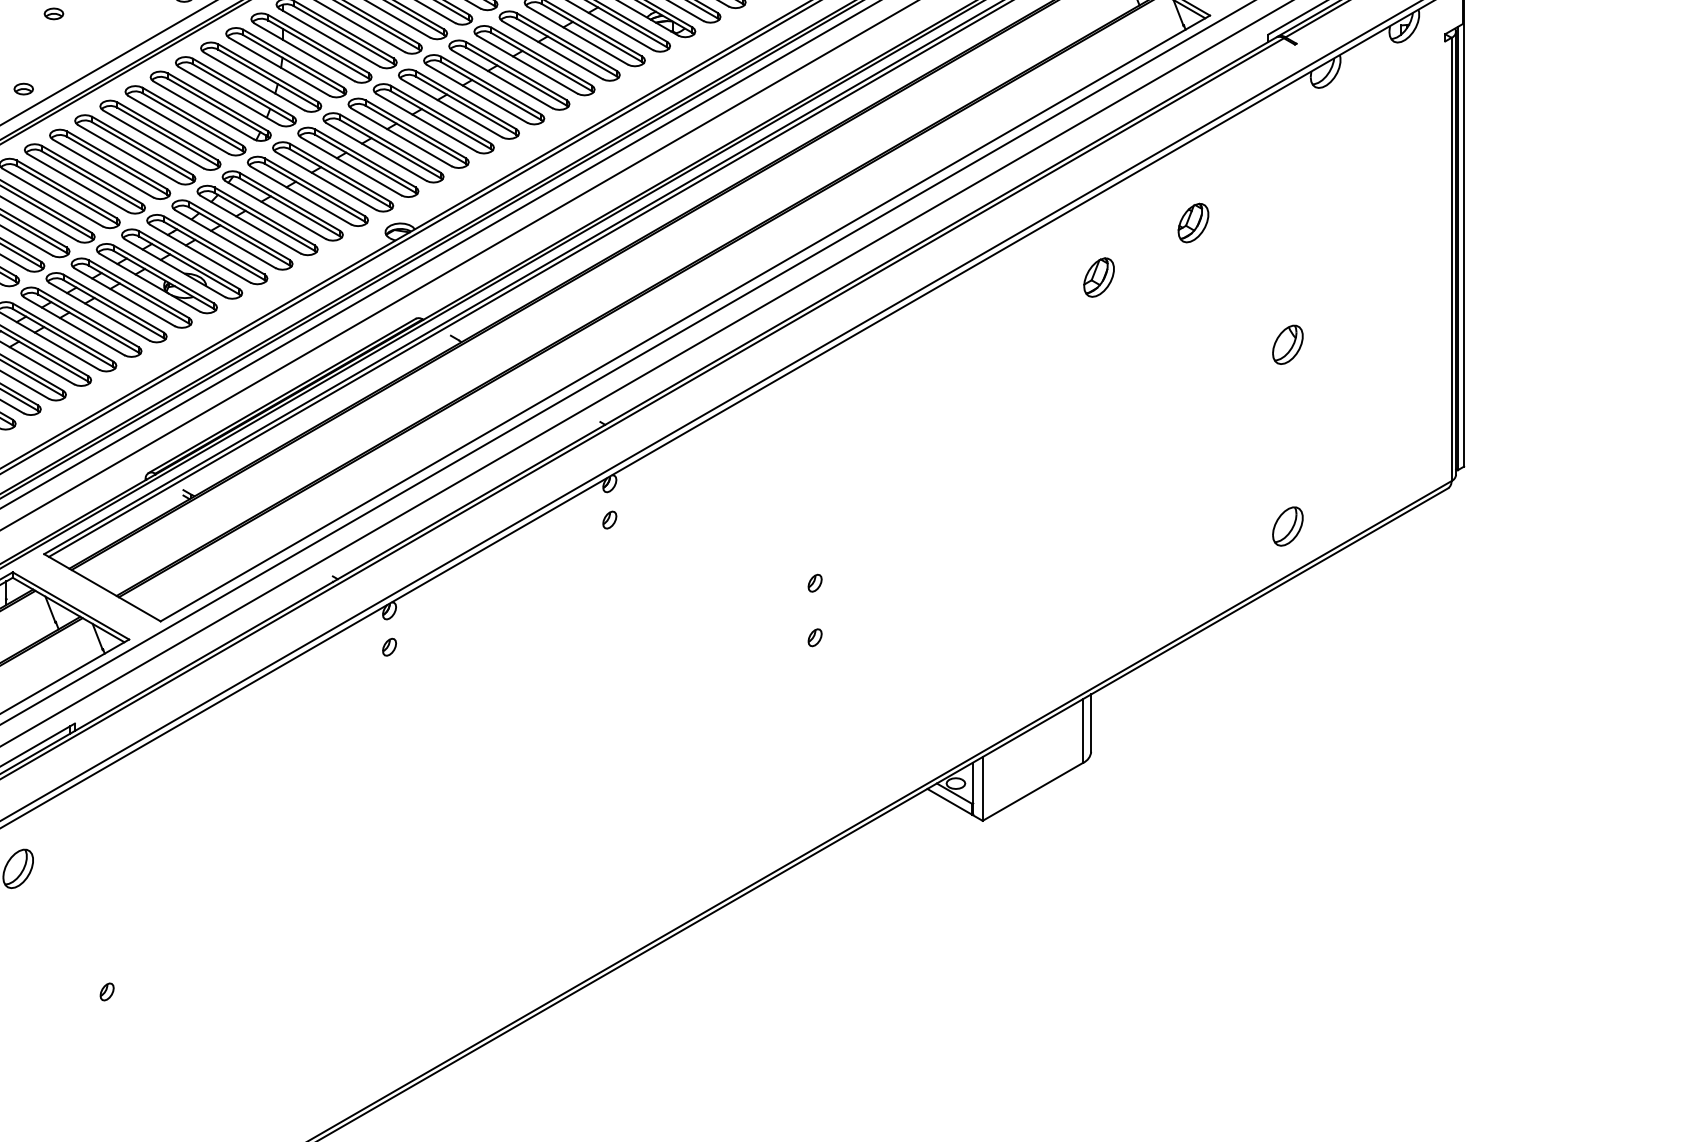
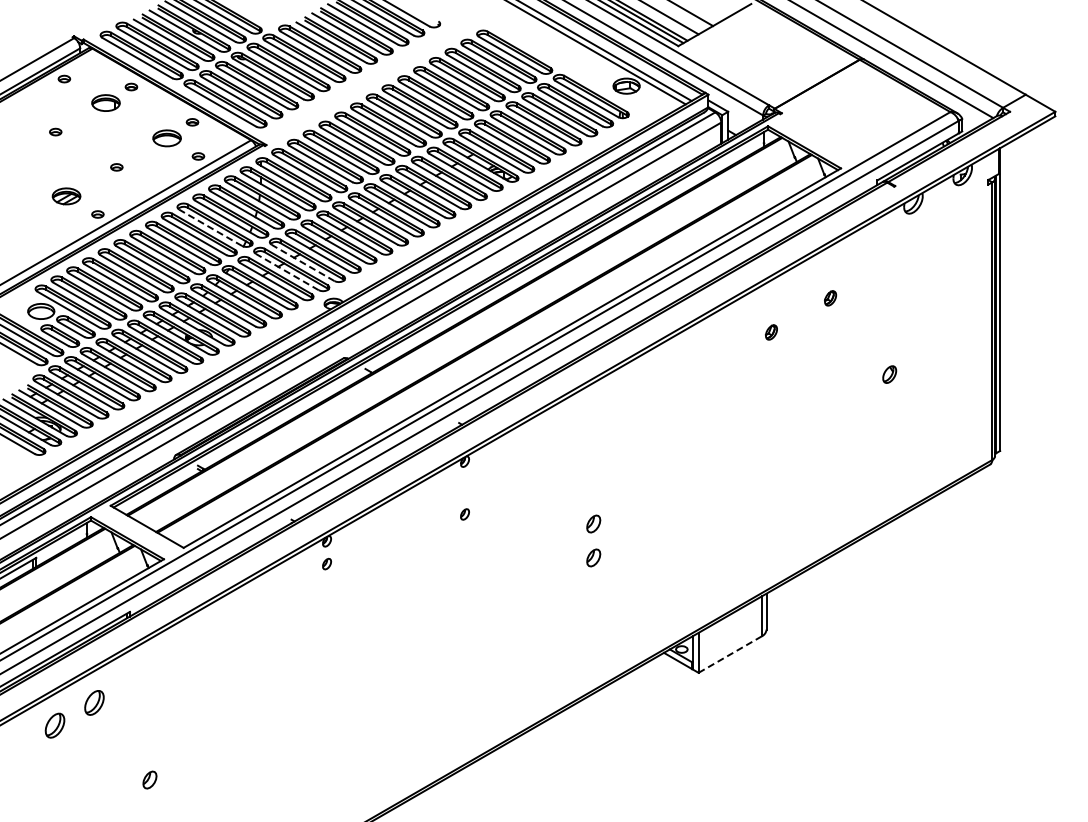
line: (203, 109) -> (210, 227), solid -> dashed
line: (350, 165) -> (302, 262), solid -> dashed
line: (324, 180) -> (286, 271), solid -> dashed
part: (1193, 223) -> (830, 298), size x0.6
part: (1099, 277) -> (771, 332), size x0.6
part: (1287, 344) -> (889, 374), size x0.7
part: (608, 520) -> (464, 514), moved
part: (1287, 526) -> (889, 488), removed
part: (814, 582) -> (593, 523), size x1.6
part: (814, 638) -> (593, 558), size x1.6
line: (1033, 791) -> (730, 654), solid -> dashed
part: (107, 991) -> (150, 779), size x1.6

